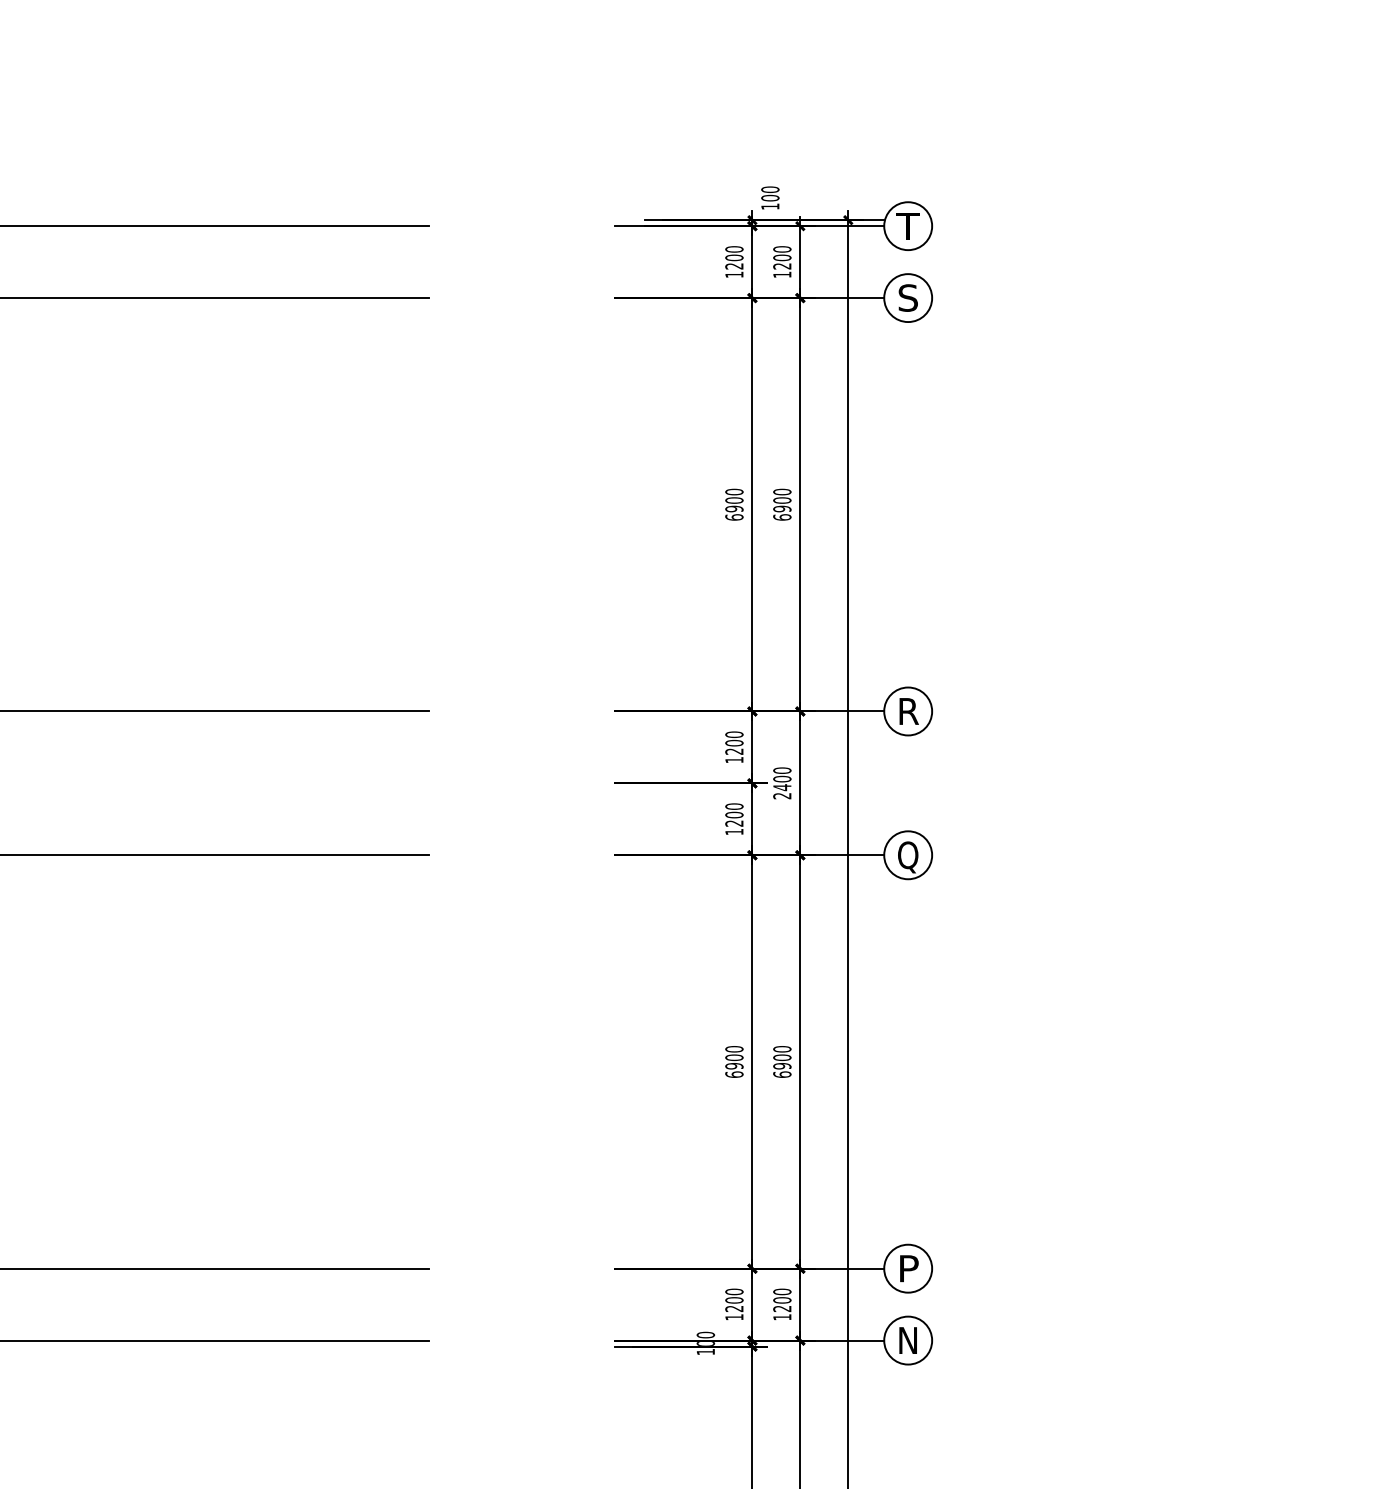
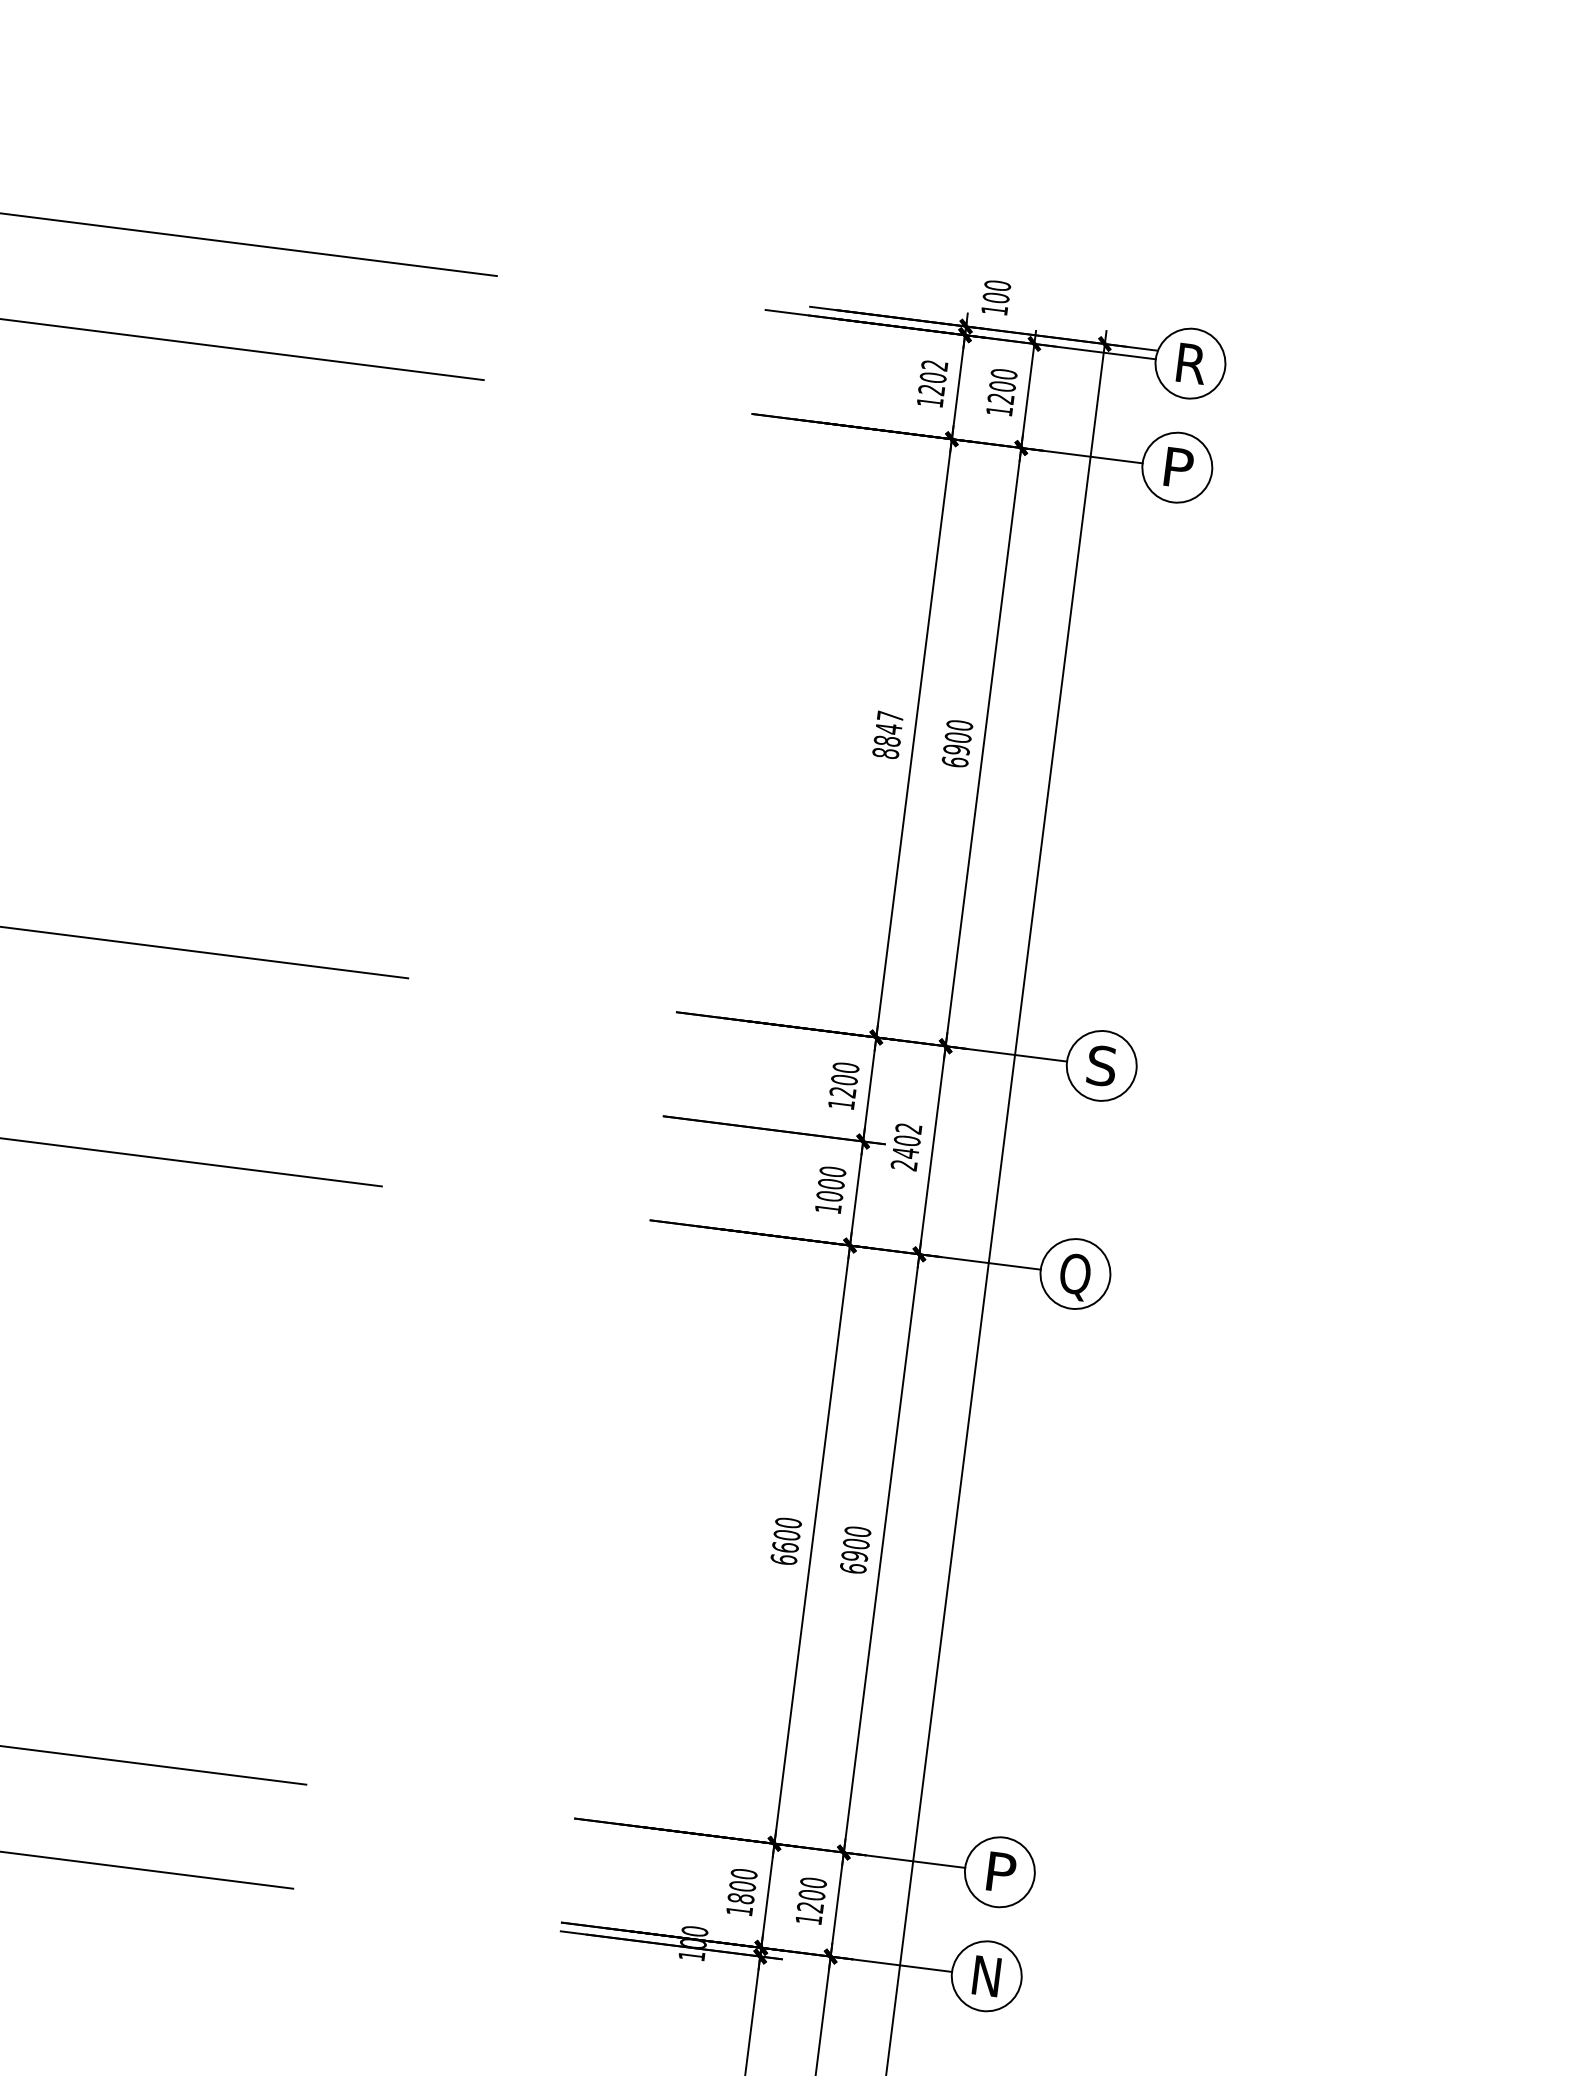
text: (907, 225) -> (1189, 362), T -> R
text: (734, 249) -> (934, 365), 1200 -> 1202
text: (908, 297) -> (1177, 466), S -> P
text: (734, 504) -> (888, 734), 6900 -> 8847
text: (908, 711) -> (1102, 1066), R -> S
text: (782, 770) -> (909, 1128), 2400 -> 2402
text: (734, 823) -> (829, 1196), 1200 -> 1000
text: (734, 1065) -> (785, 1546), 6900 -> 6600
text: (734, 1308) -> (741, 1898), 1200 -> 1800

